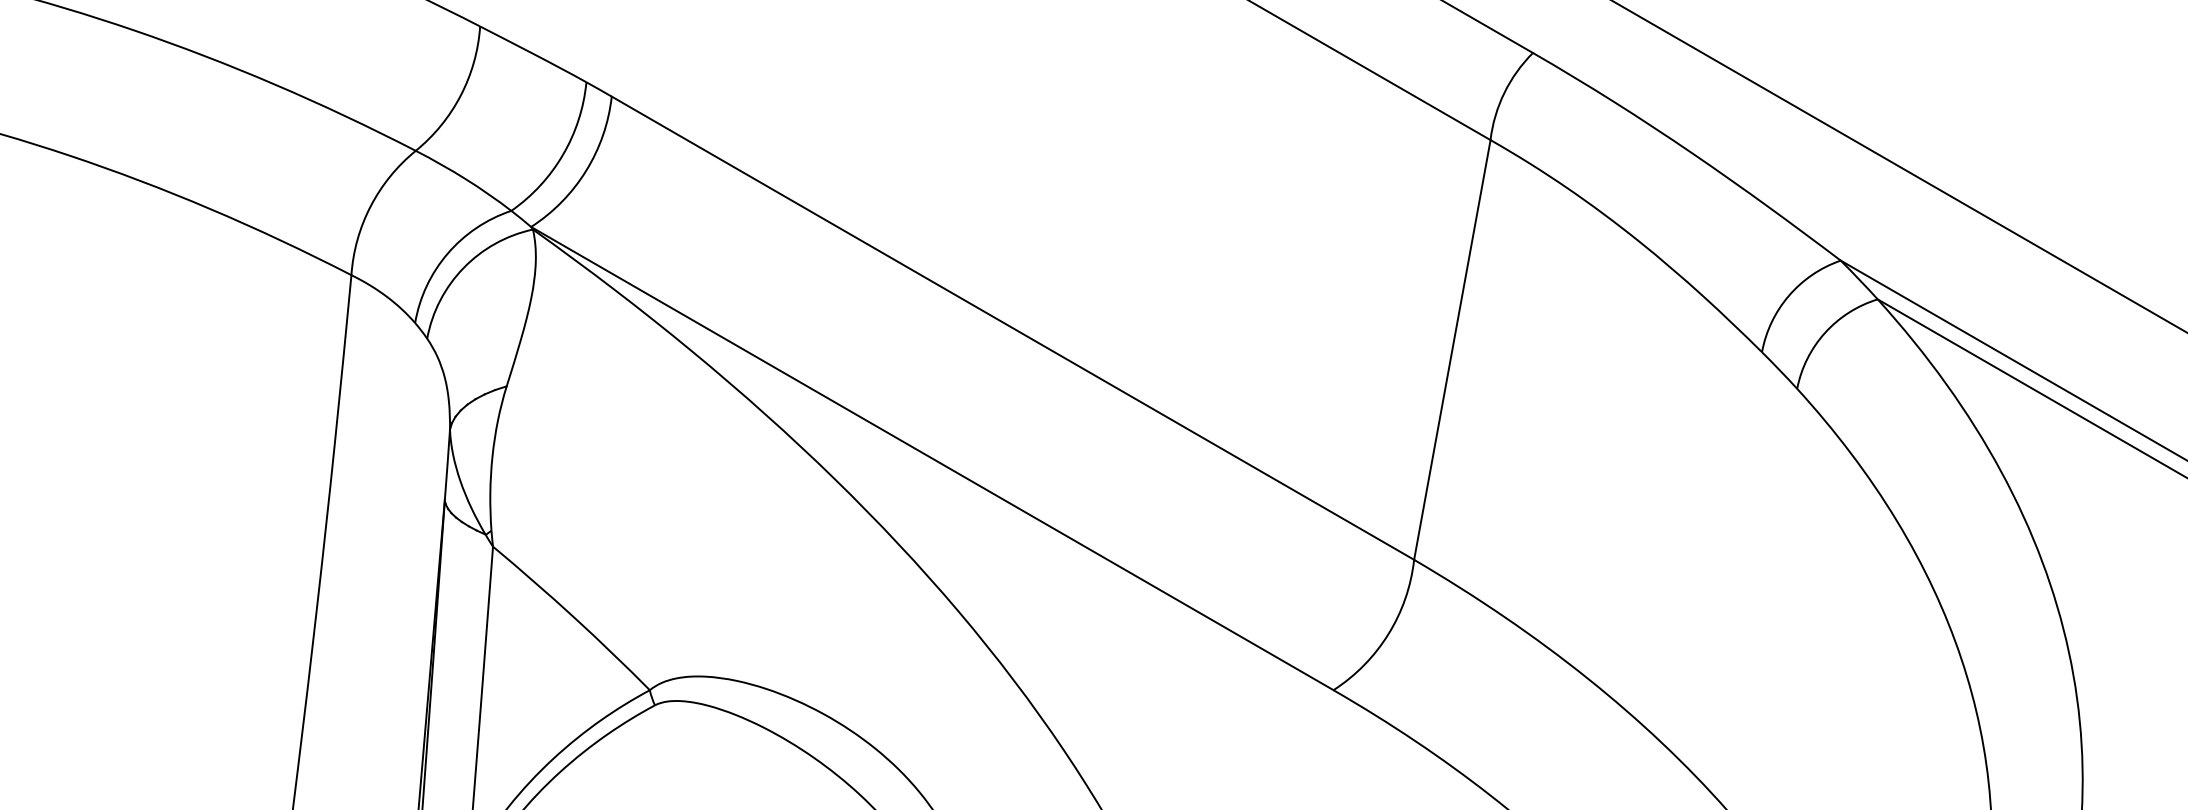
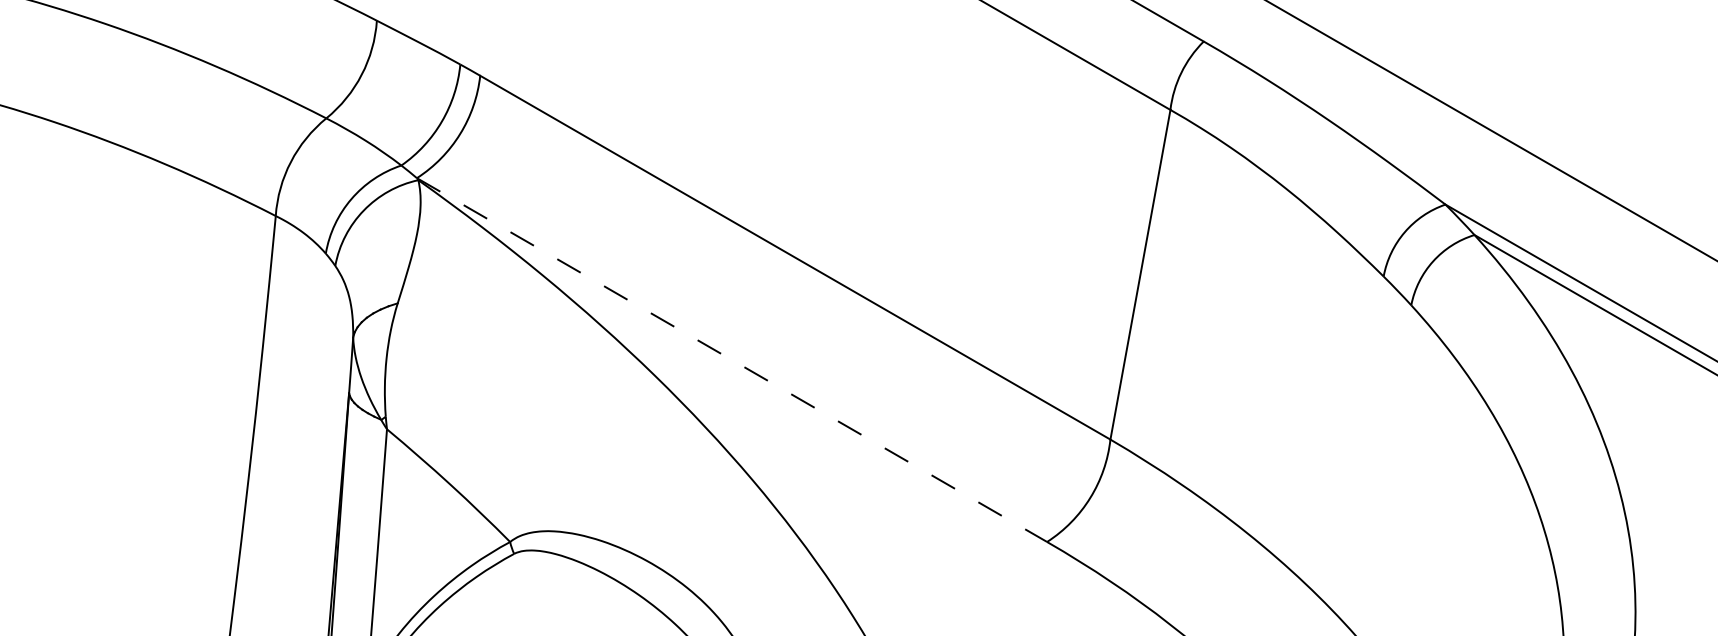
line: (932, 458) -> (732, 360), solid -> dashed

